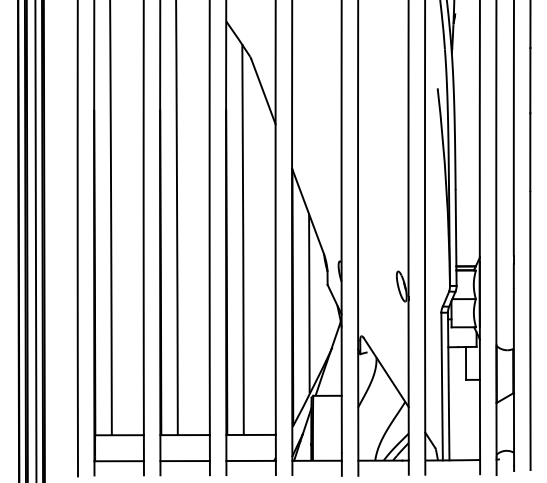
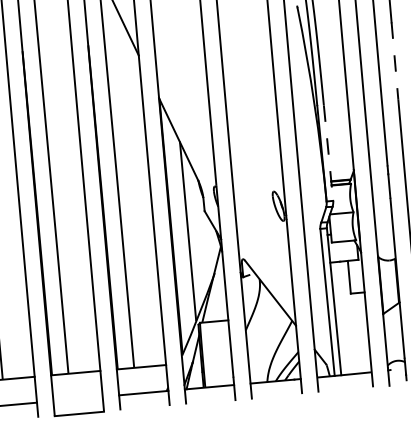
line: (530, 152) -> (395, 61), solid -> dashed
line: (456, 238) -> (328, 153), solid -> dashed
line: (184, 461) -> (78, 414), moved

